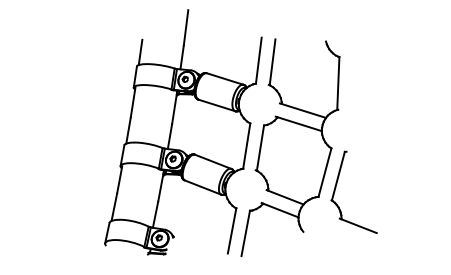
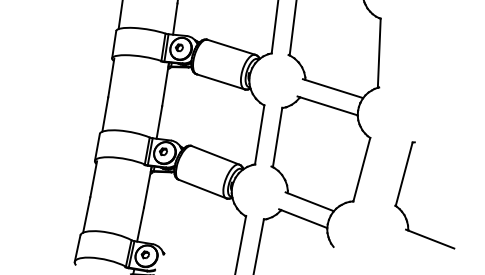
part: (336, 188) -> (401, 190), moved

